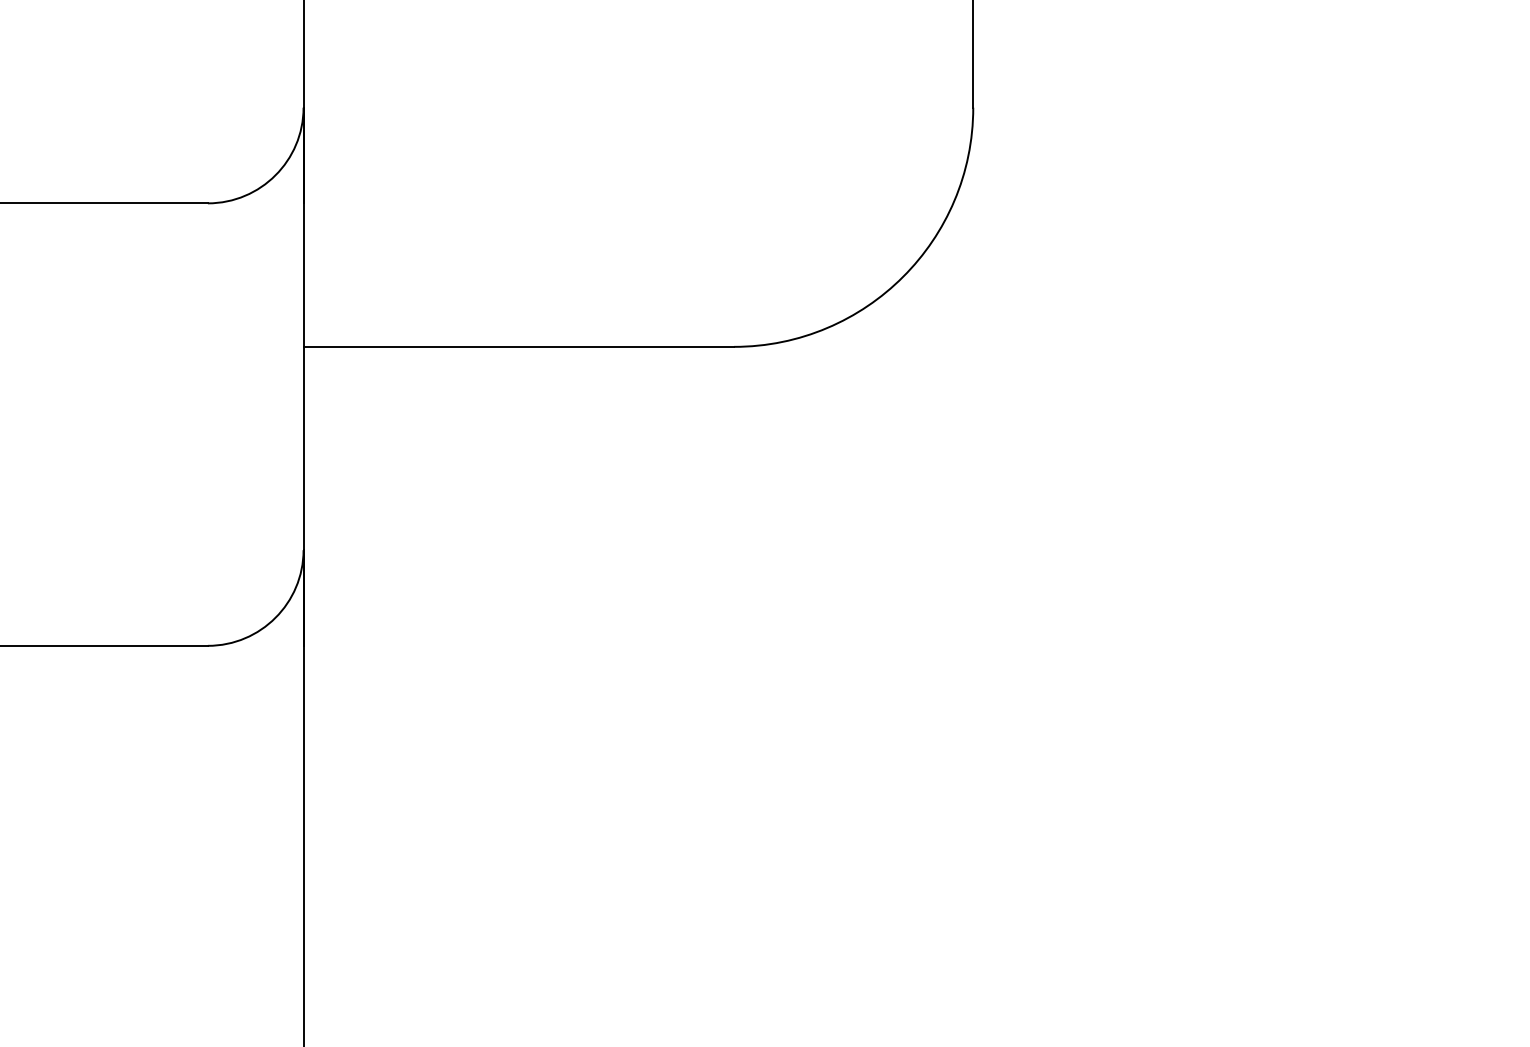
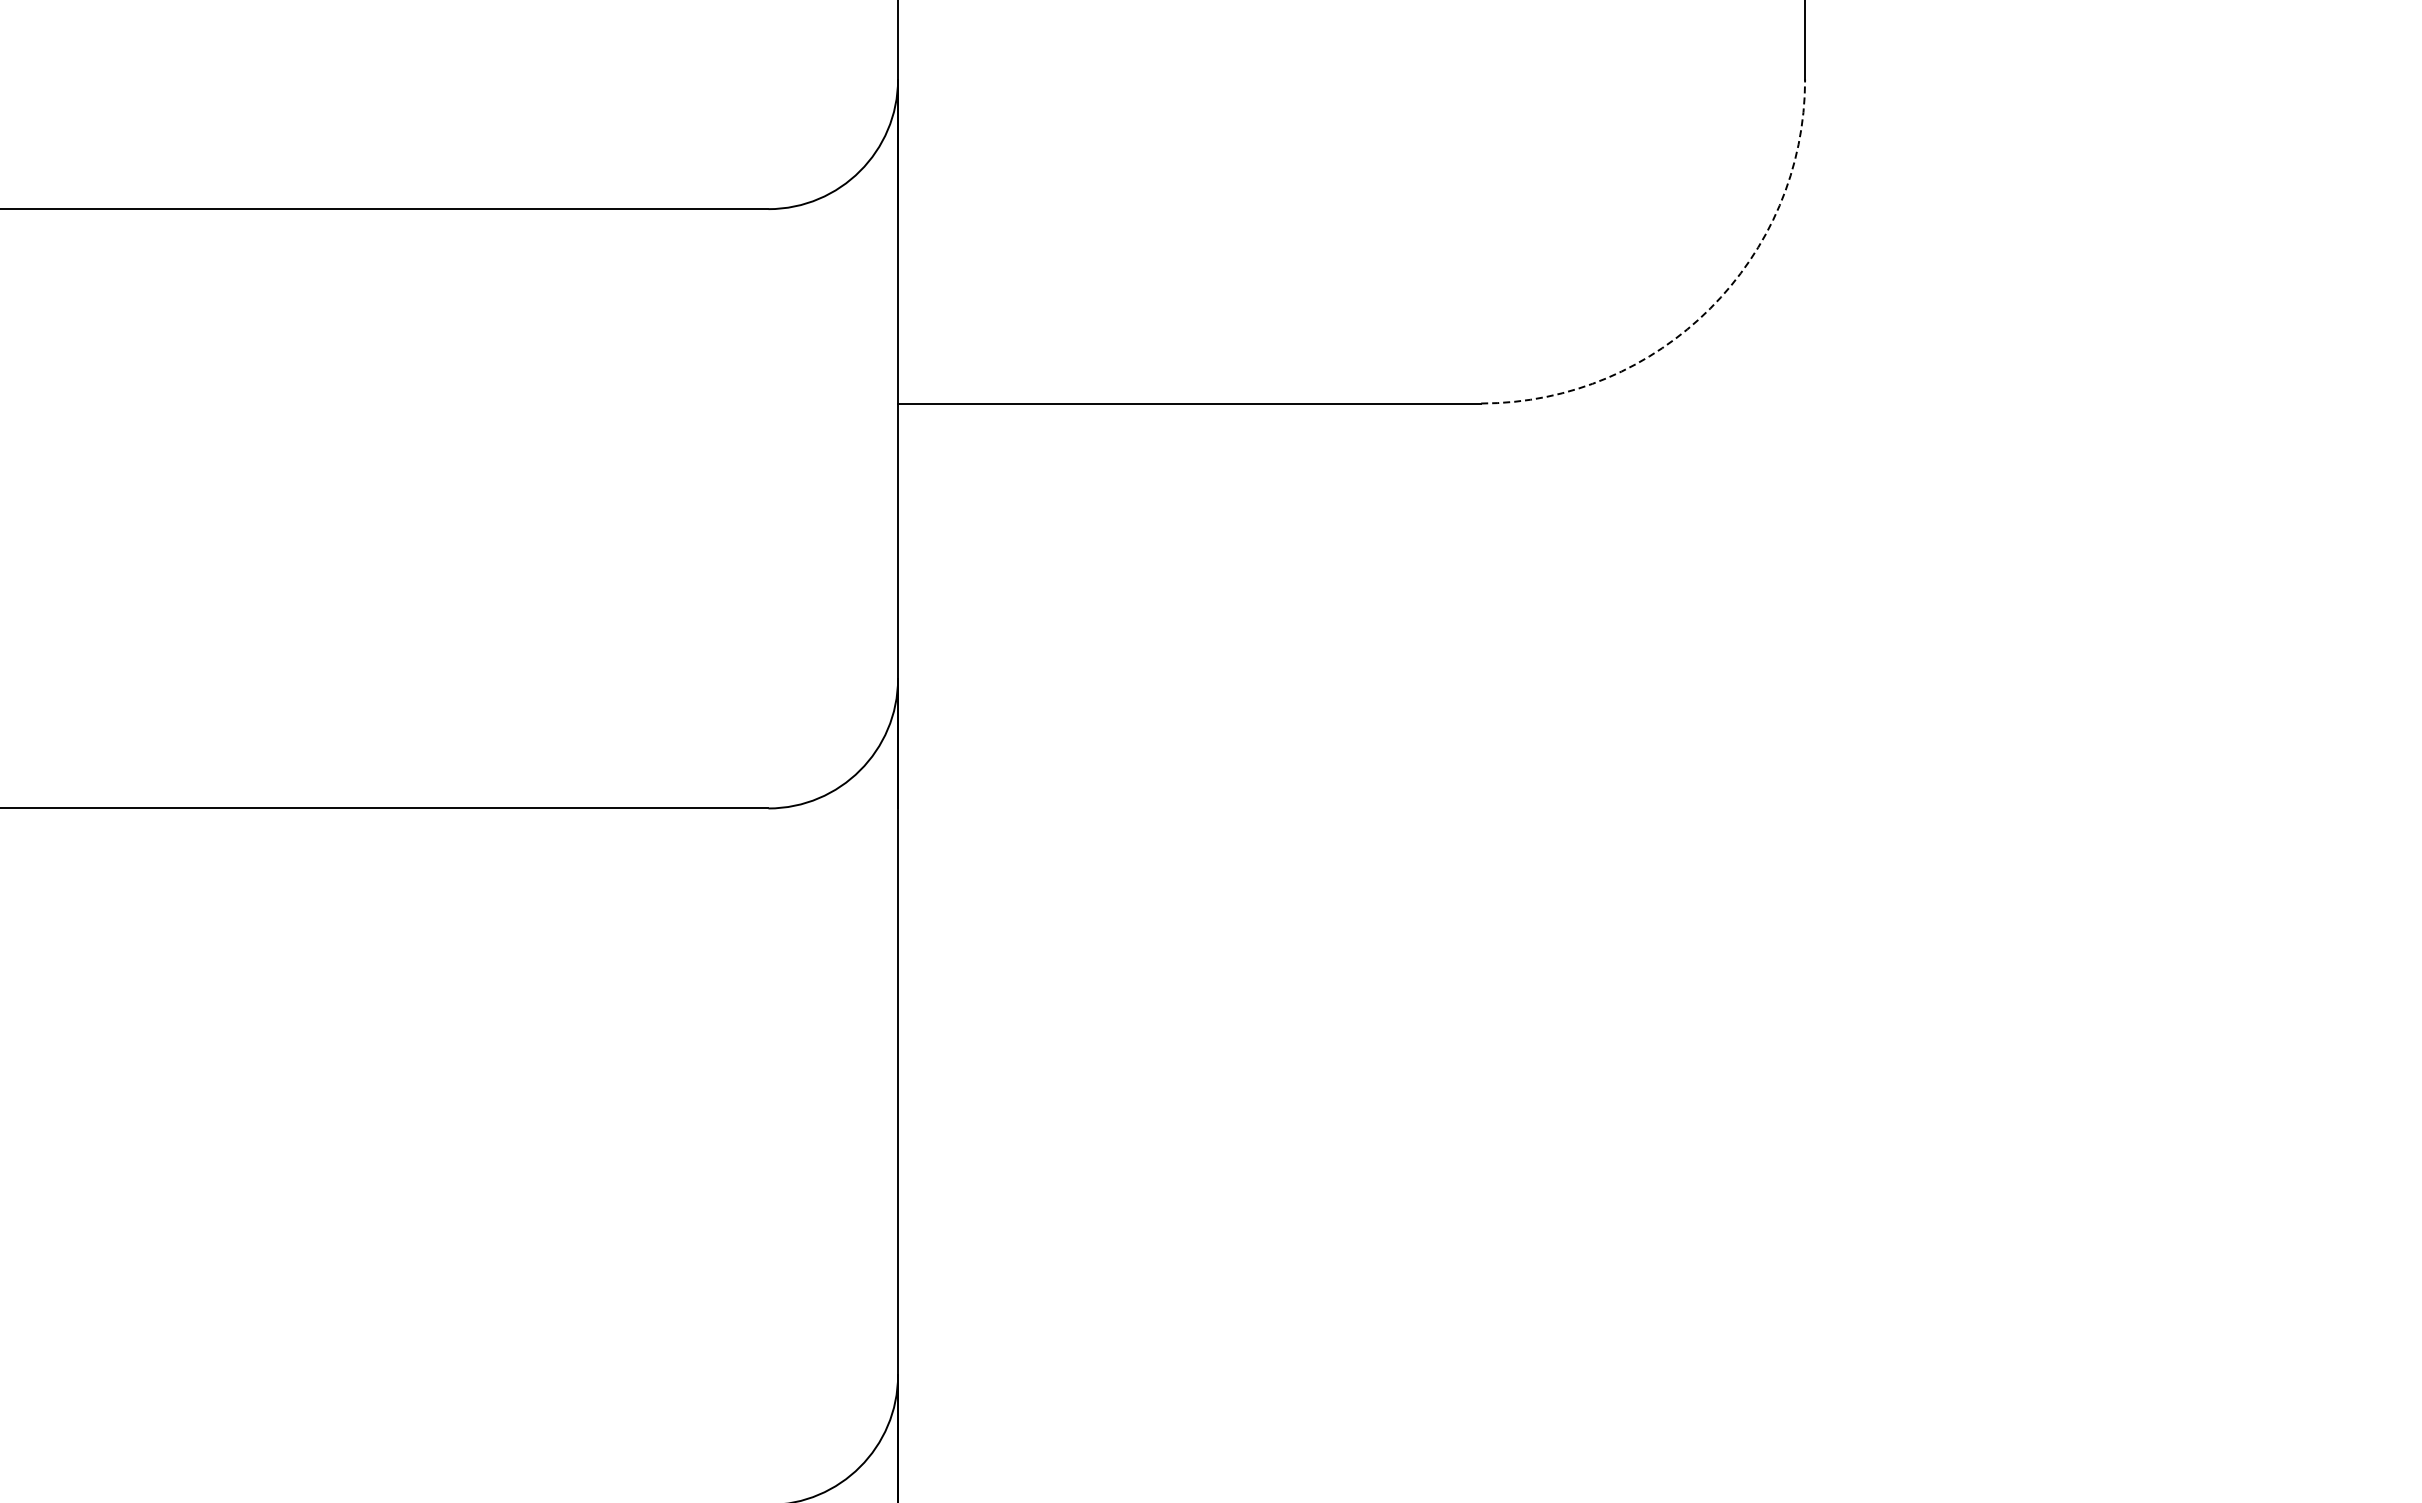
arc: (903, 276) -> (1710, 308), solid -> dashed

